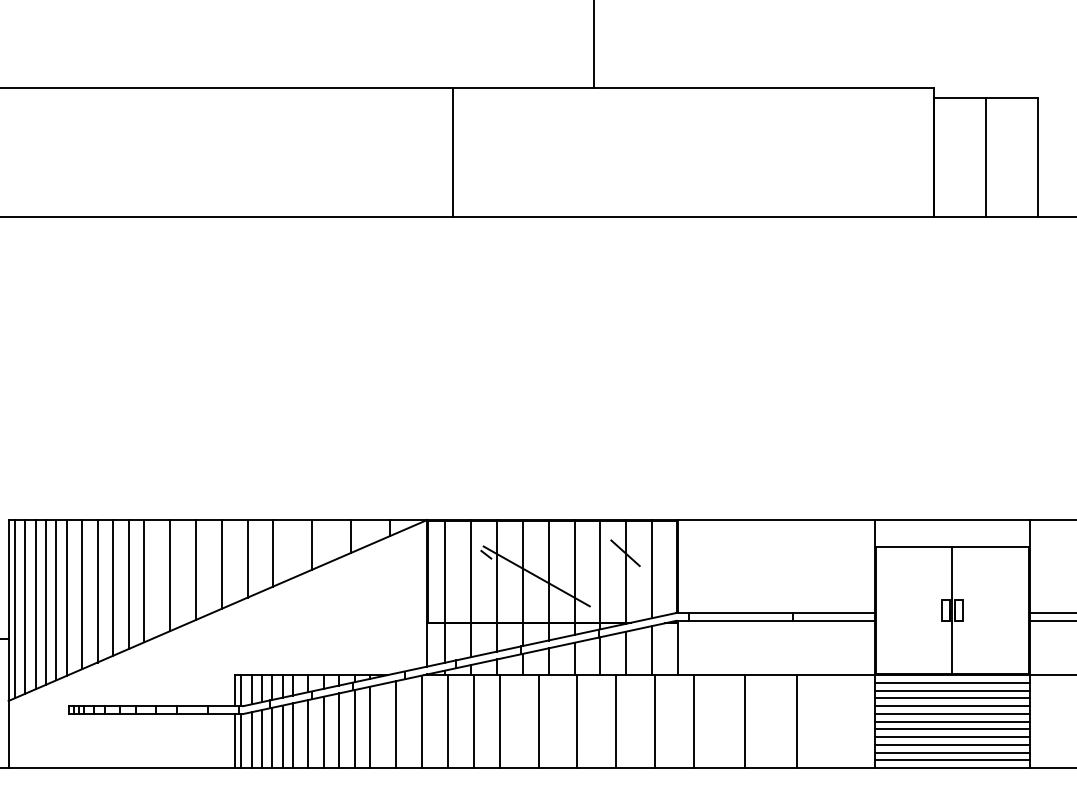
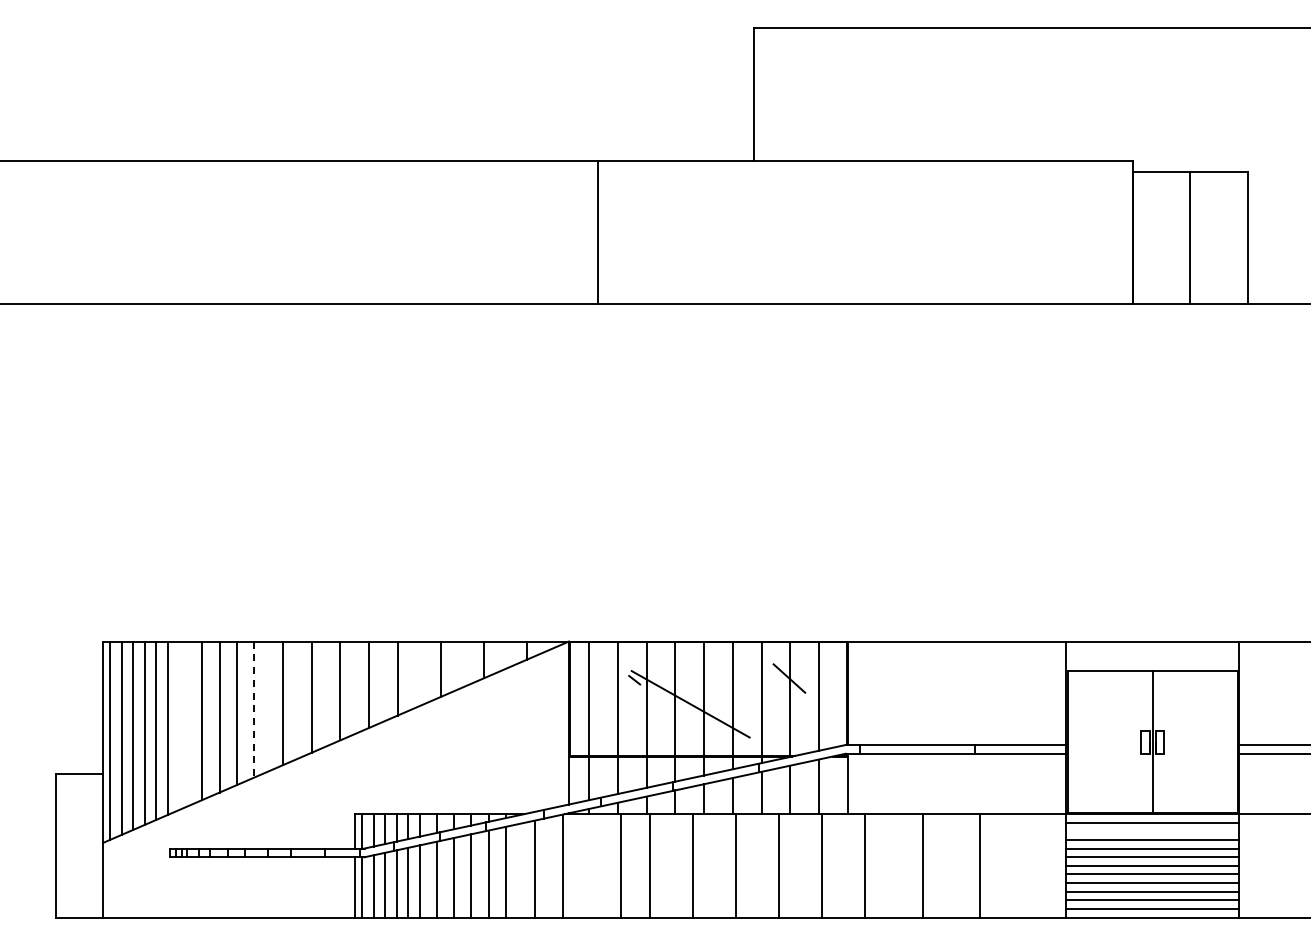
line: (144, 582) -> (254, 710), solid -> dashed
line: (82, 594) -> (185, 724), removed
line: (952, 690) -> (1152, 831), removed
line: (448, 721) -> (592, 865), removed

